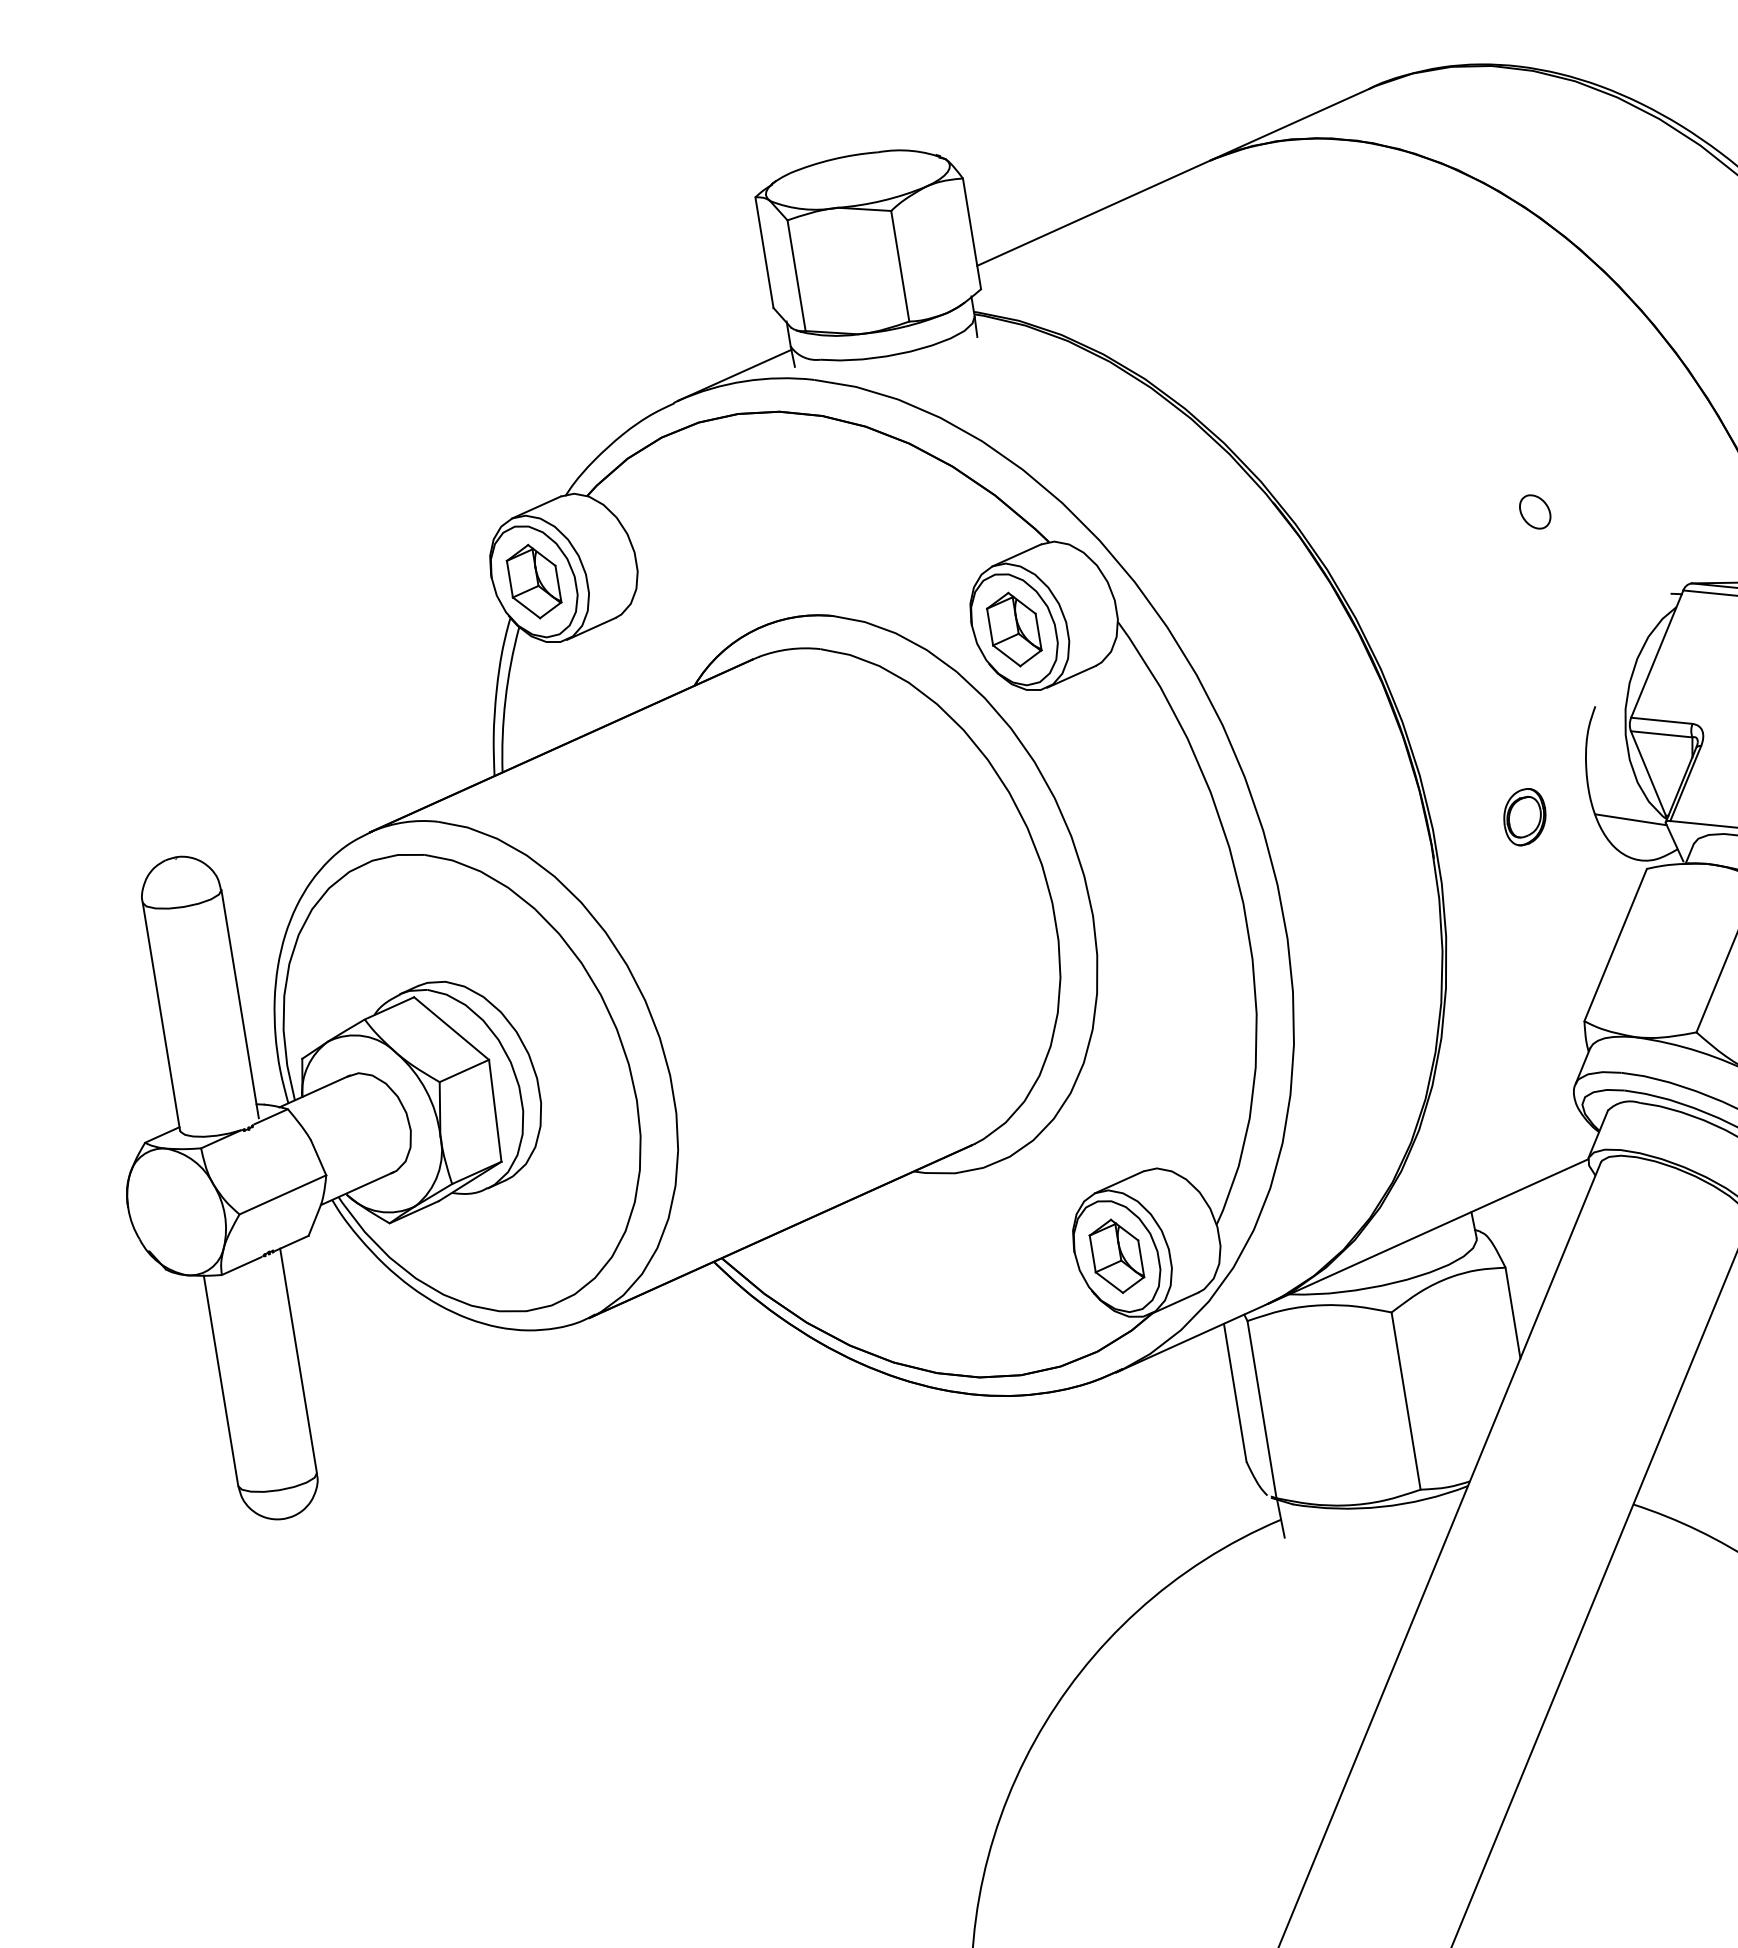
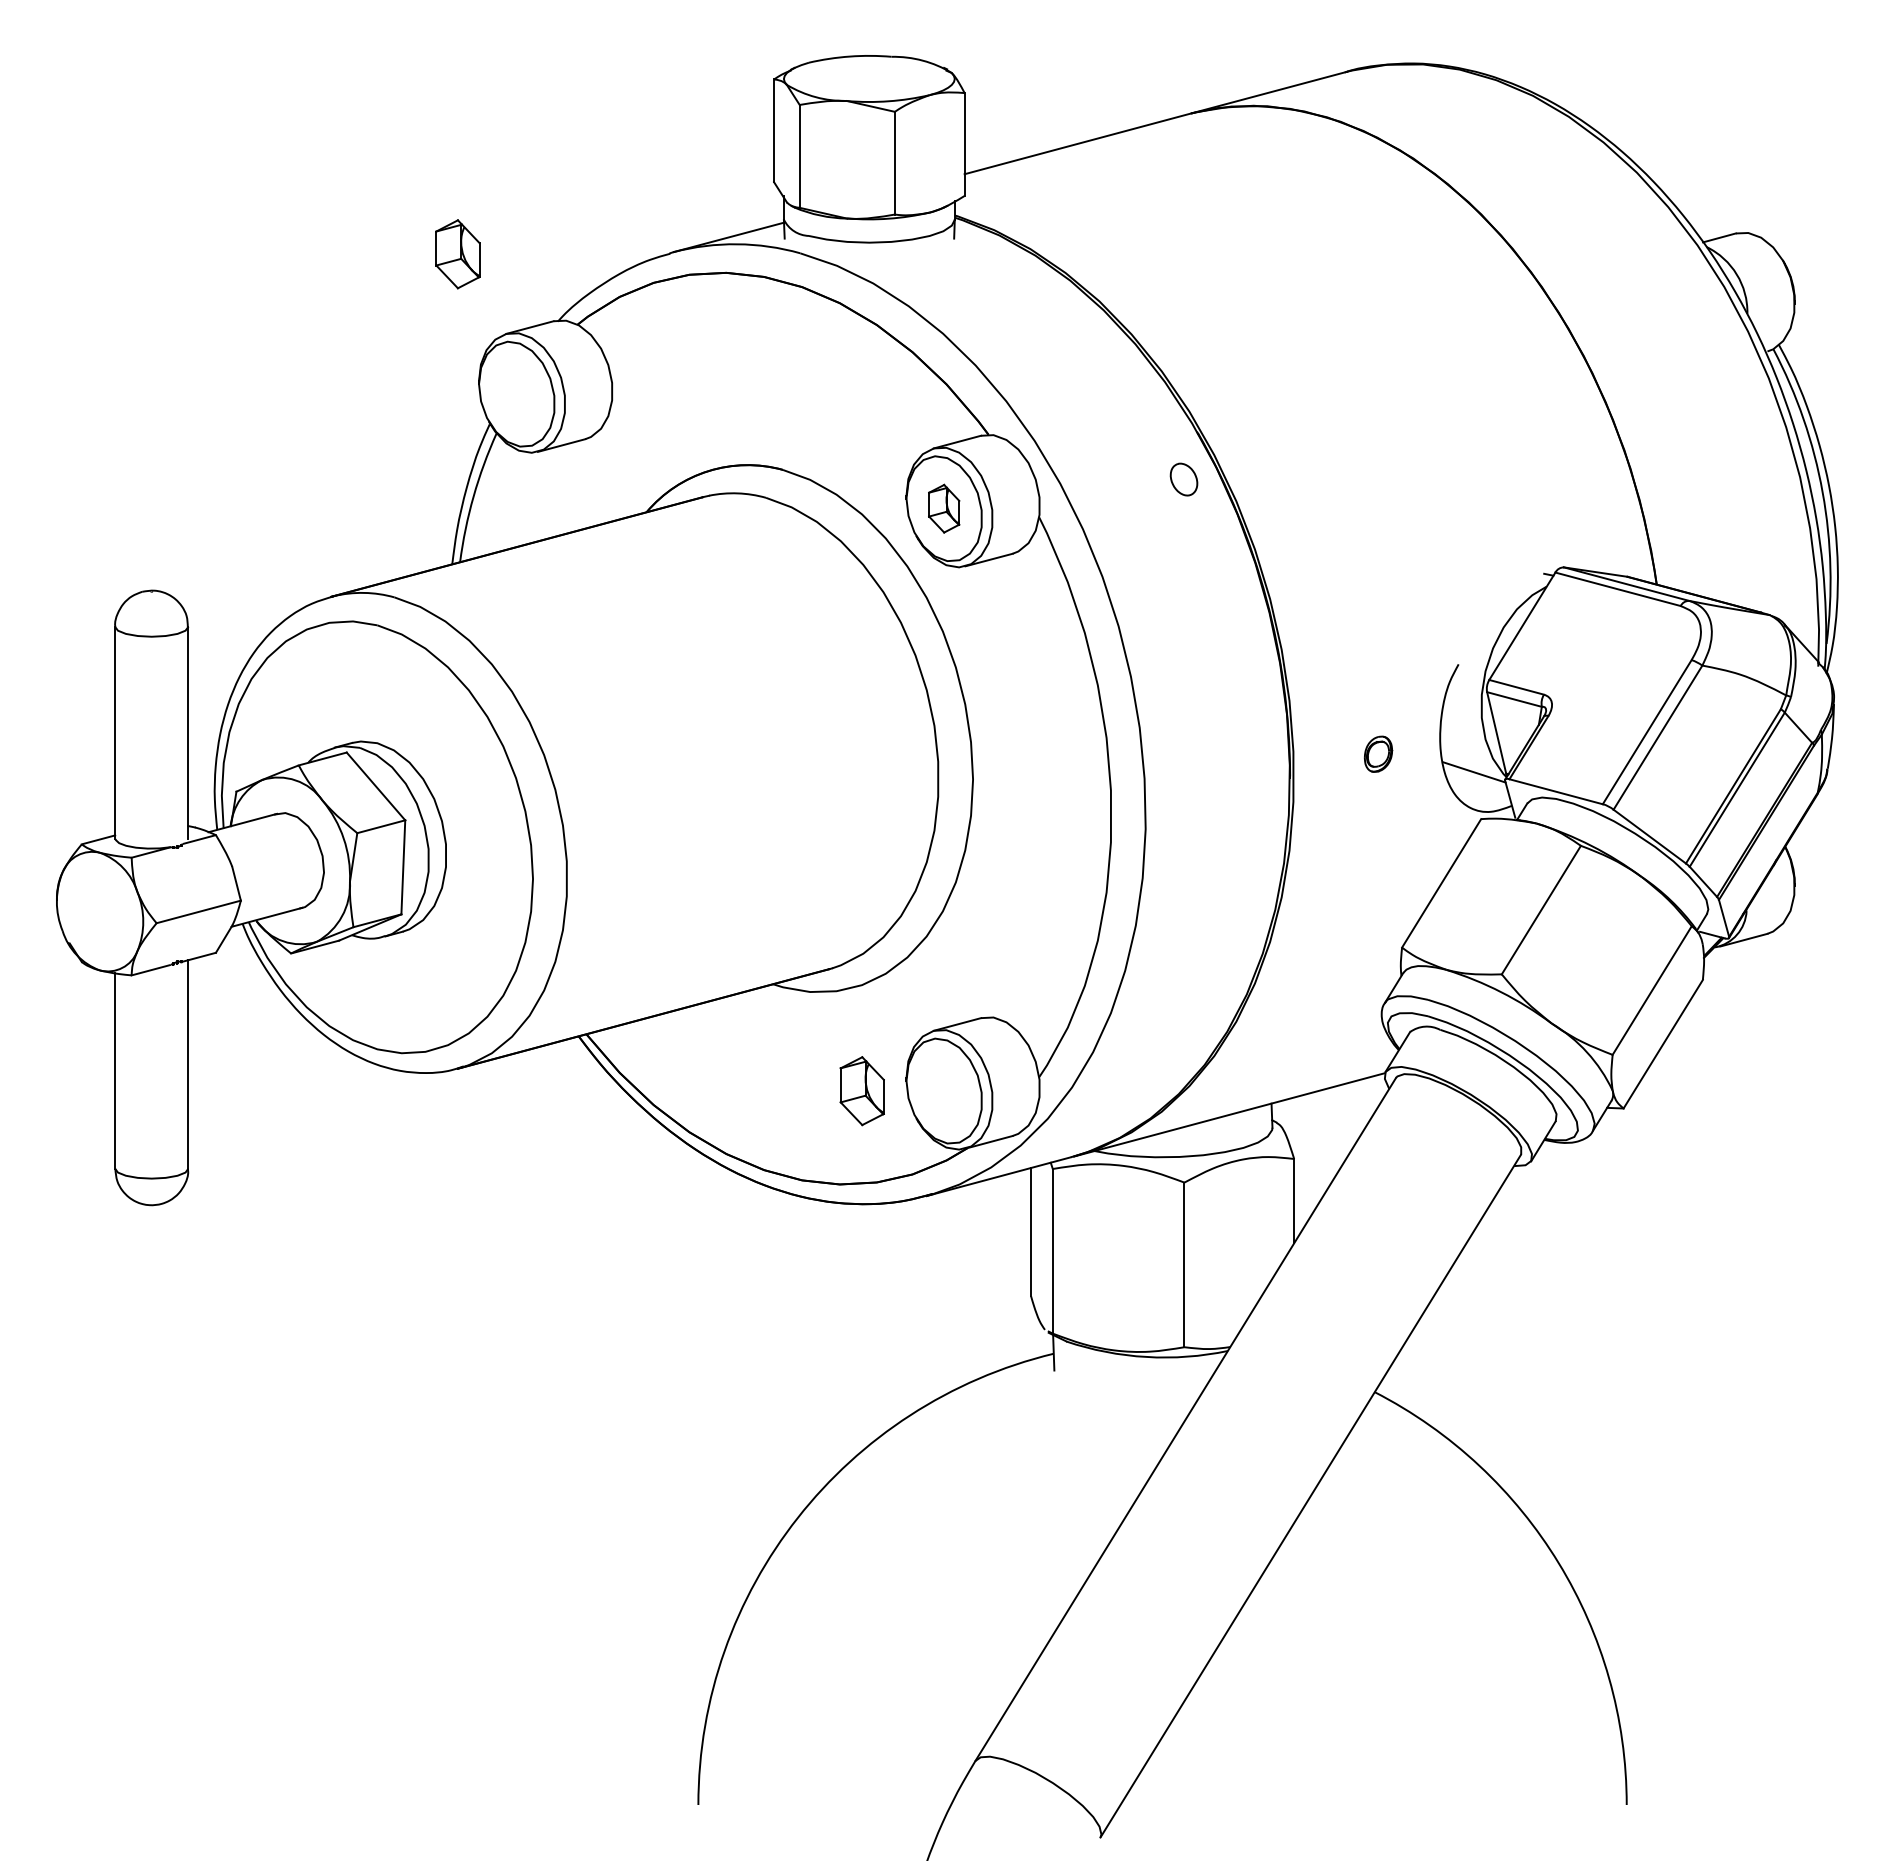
part: (1534, 511) -> (1183, 479), moved
part: (533, 581) -> (457, 254), moved
part: (1013, 629) -> (943, 508), size x0.7
part: (1525, 817) -> (1378, 754), size x0.7
part: (1116, 1256) -> (861, 1091), moved

